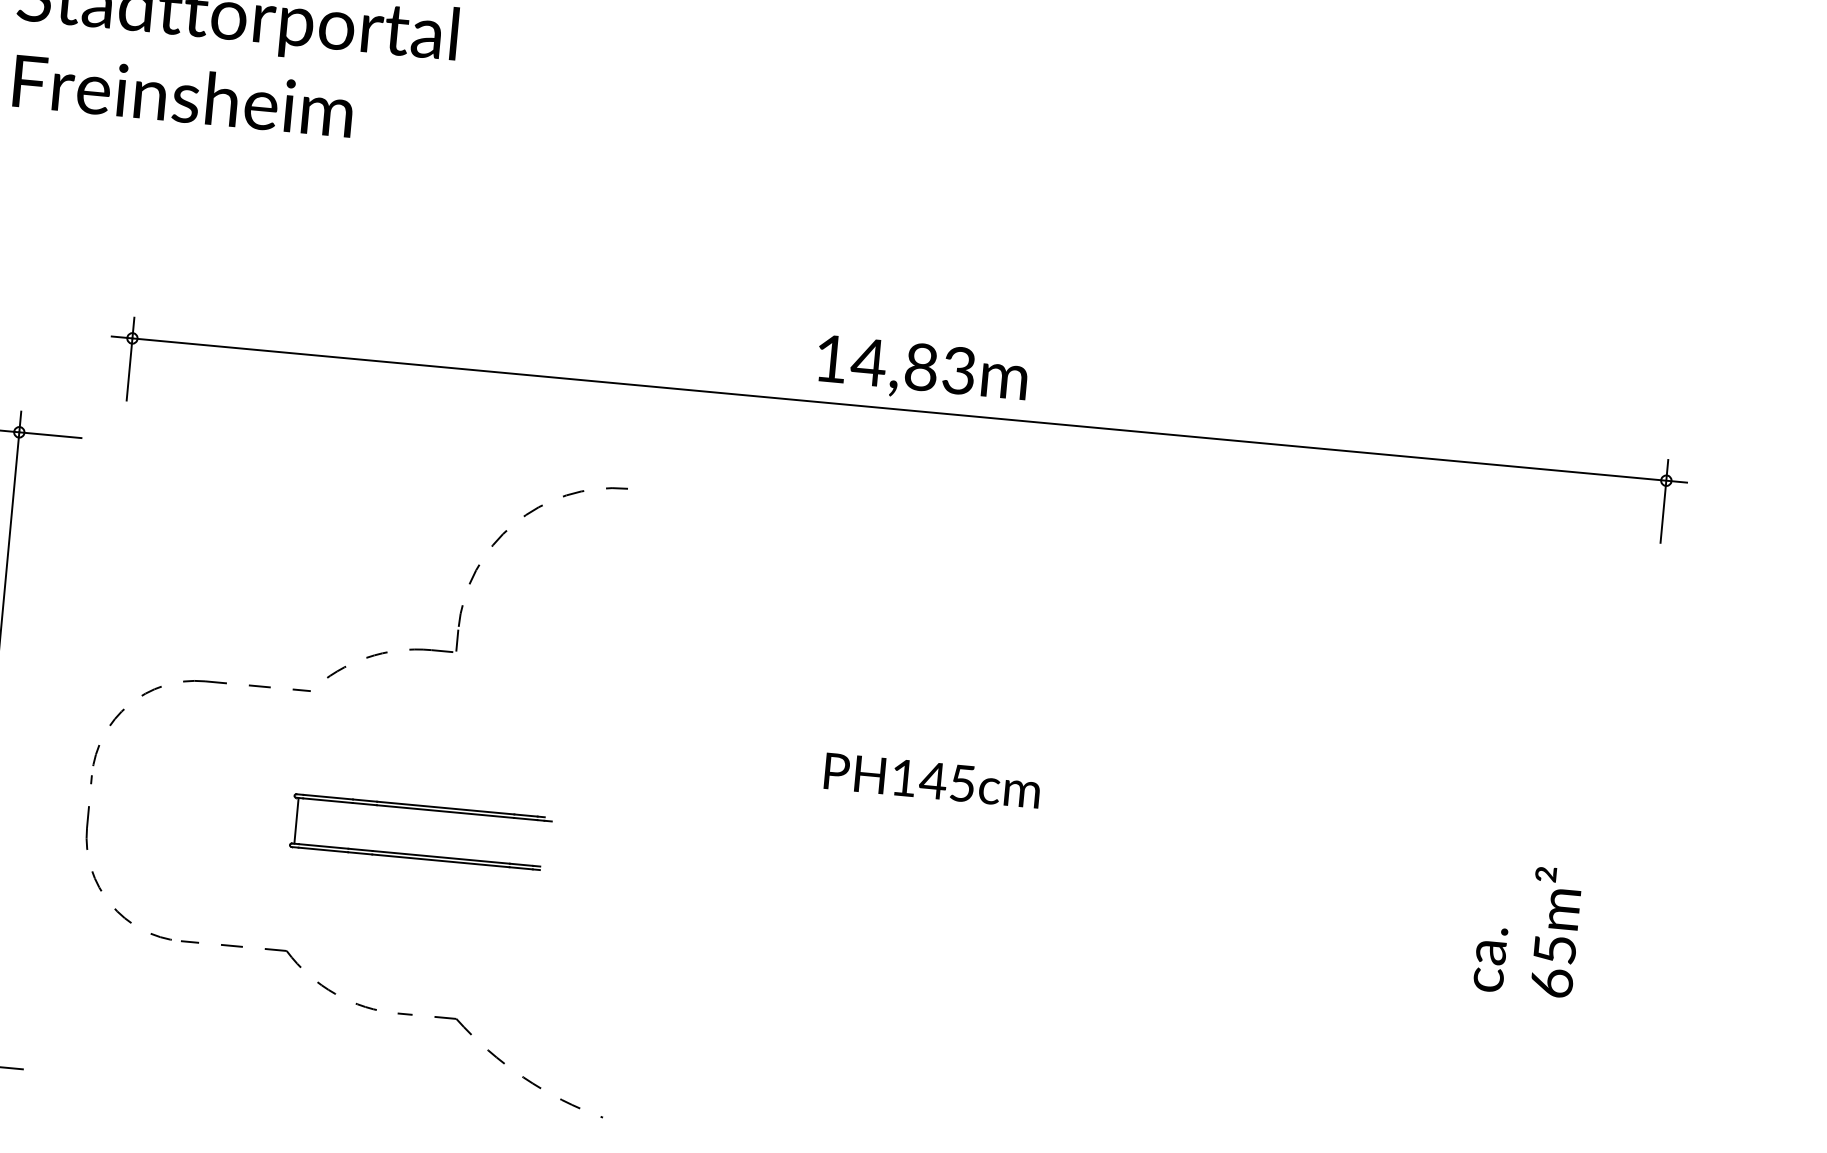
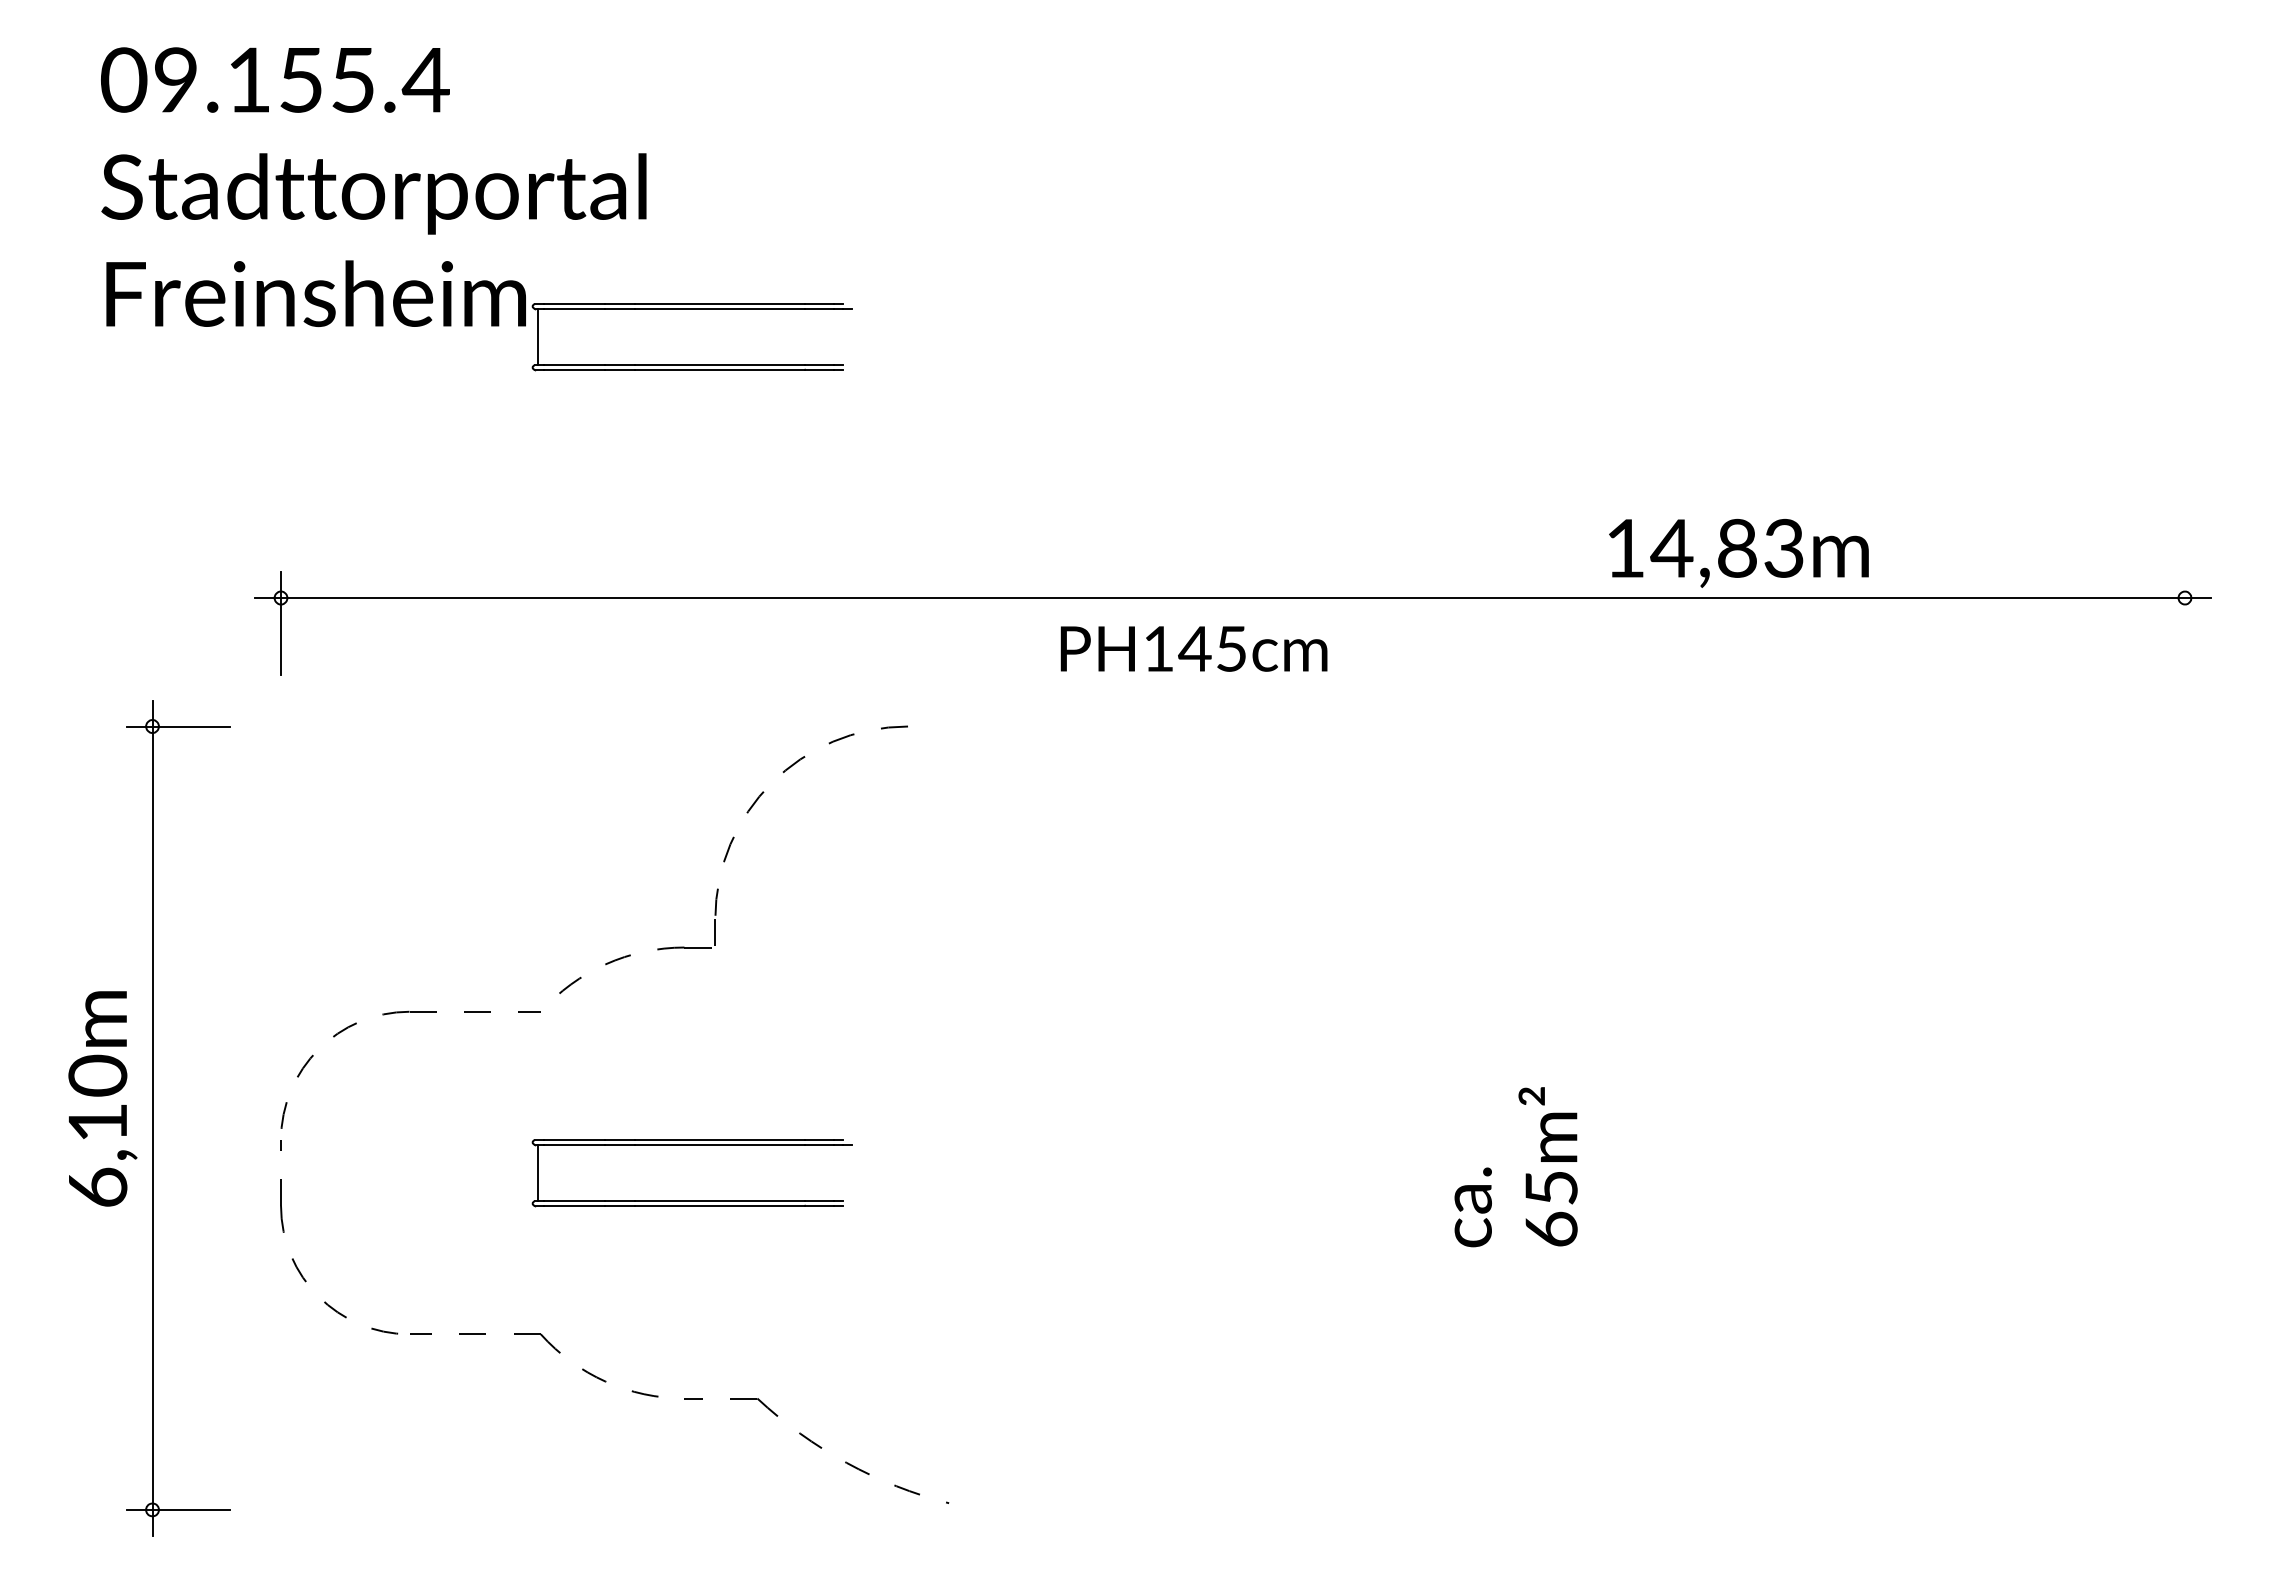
part: (480, 180) -> (691, 364), added
text: (922, 371) -> (1738, 553), moved
line: (1664, 501) -> (2184, 623), removed
text: (932, 780) -> (1193, 648), moved
text: (1527, 930) -> (1515, 1167), moved

